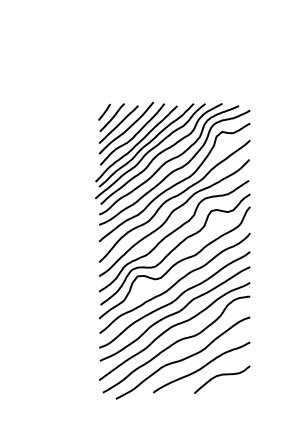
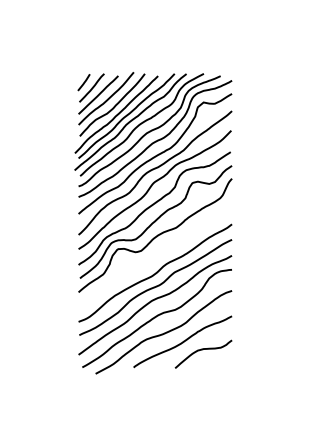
curve: (174, 283) -> (155, 256), removed

